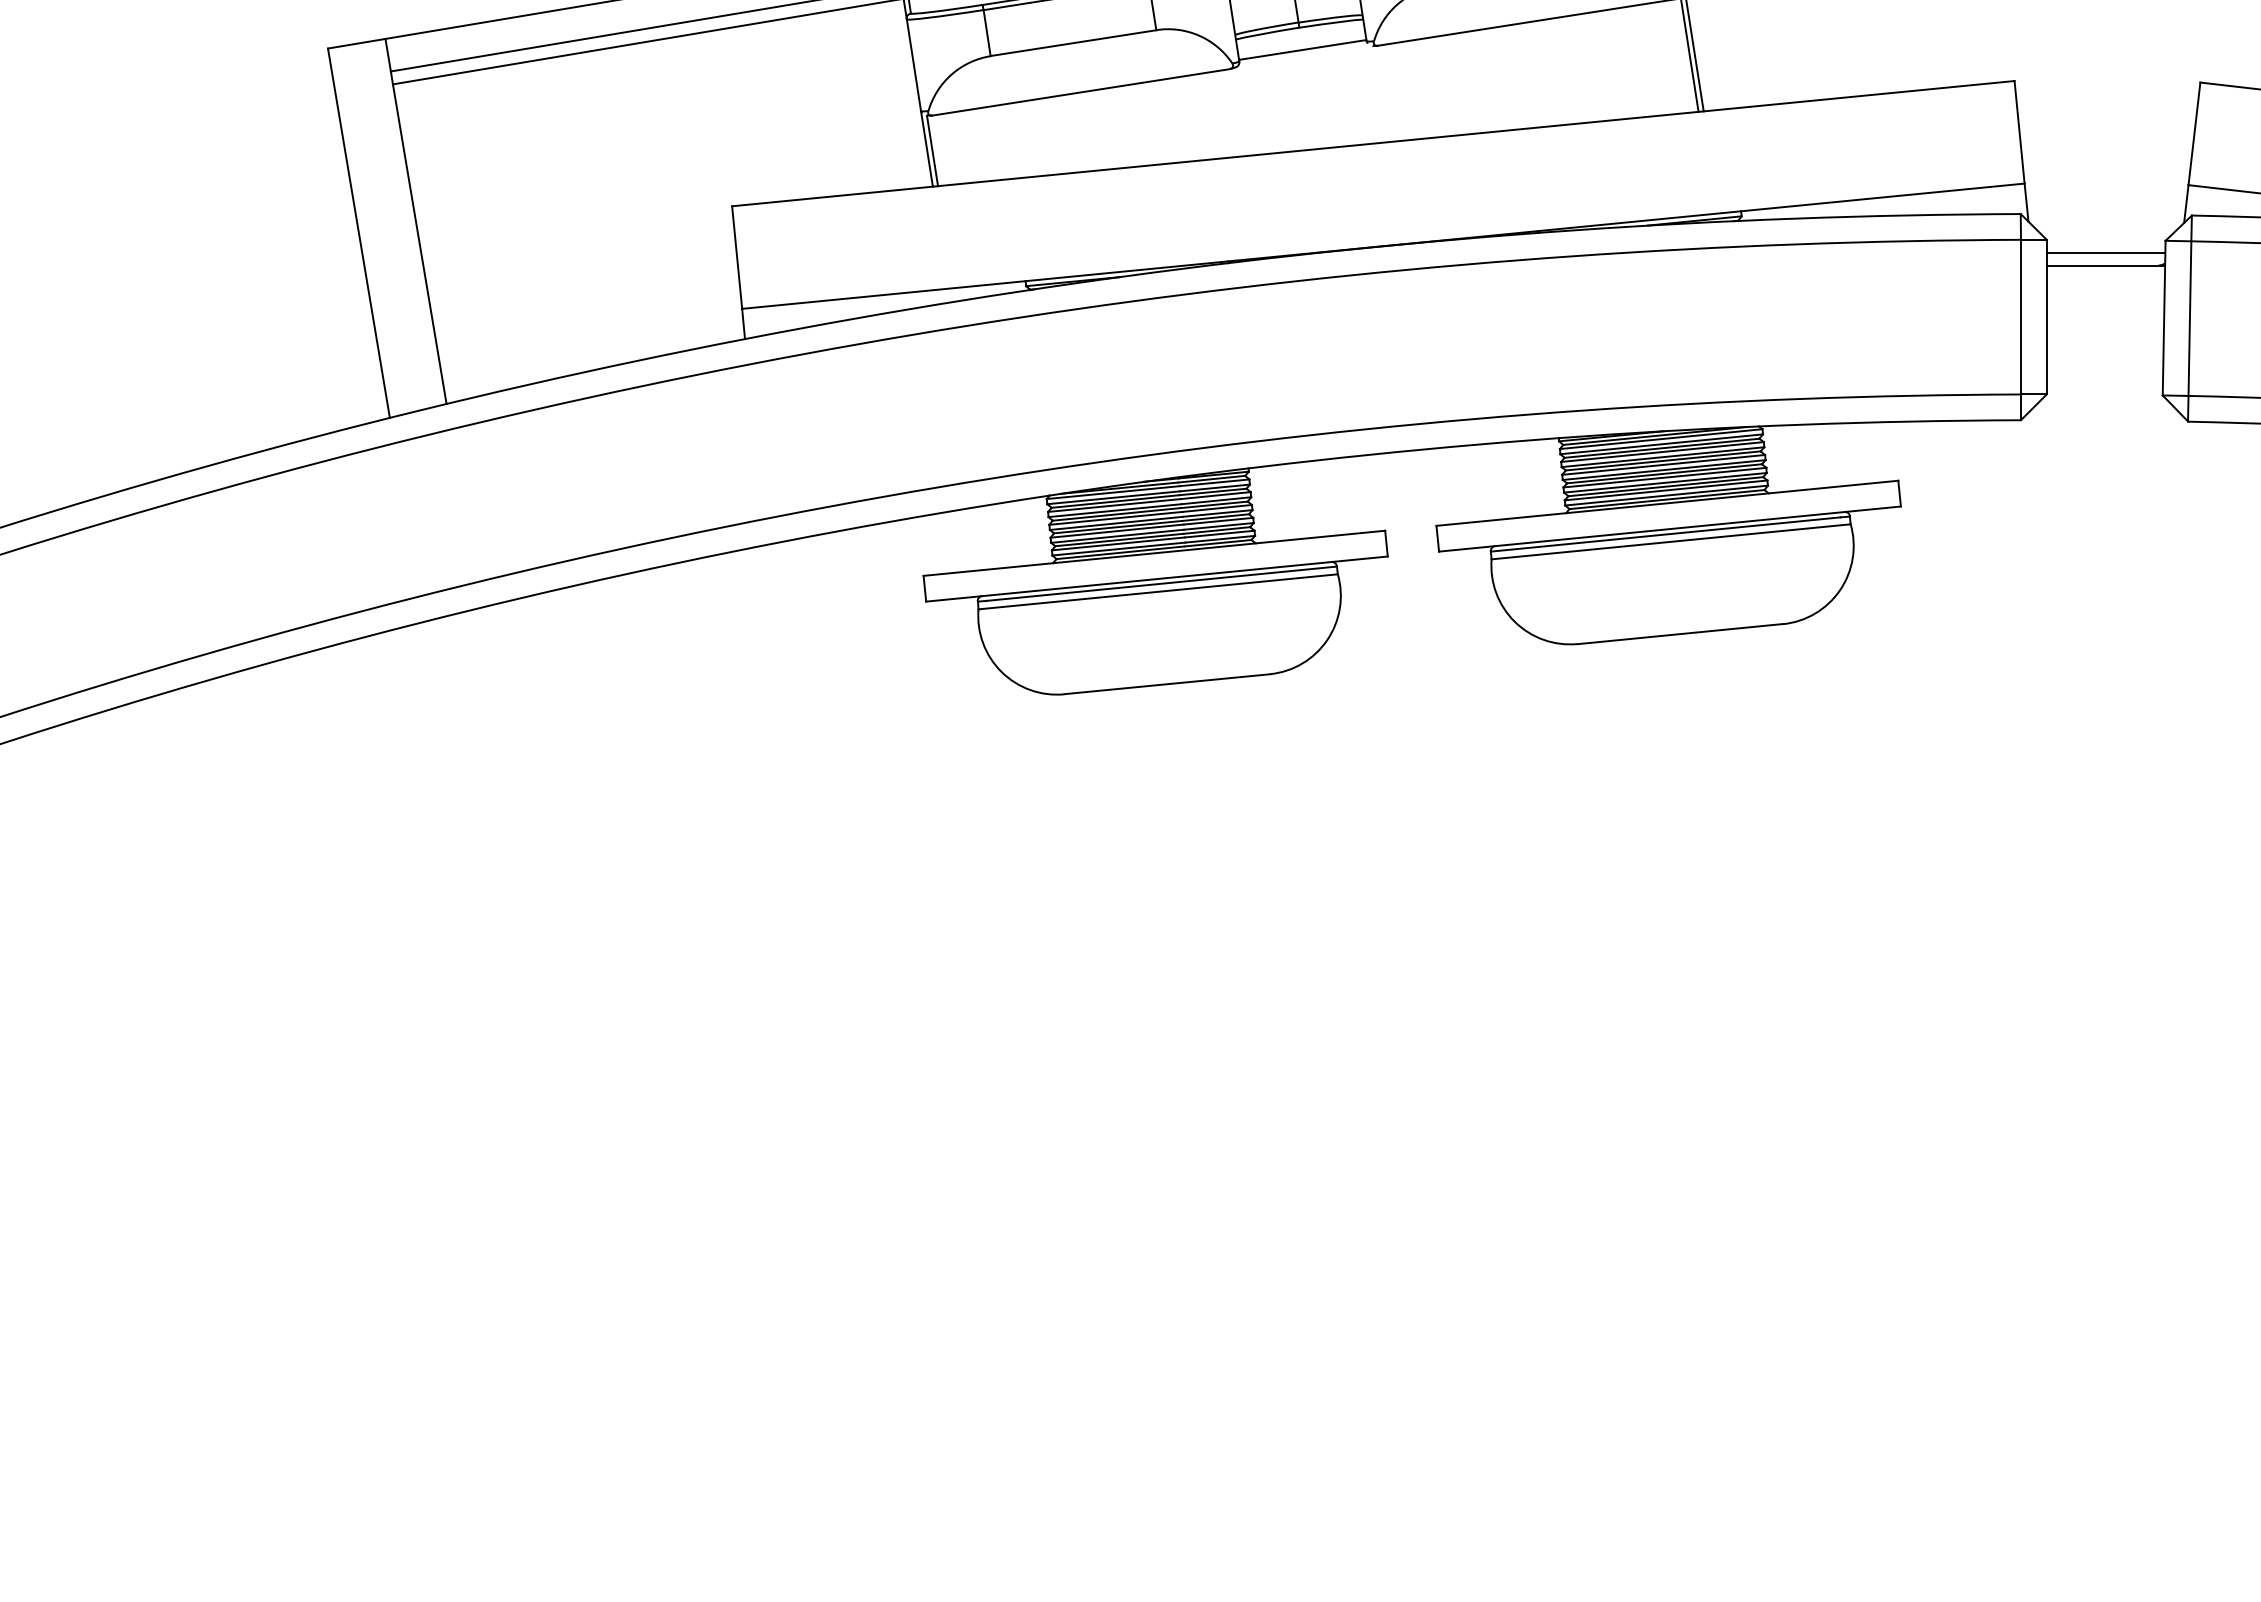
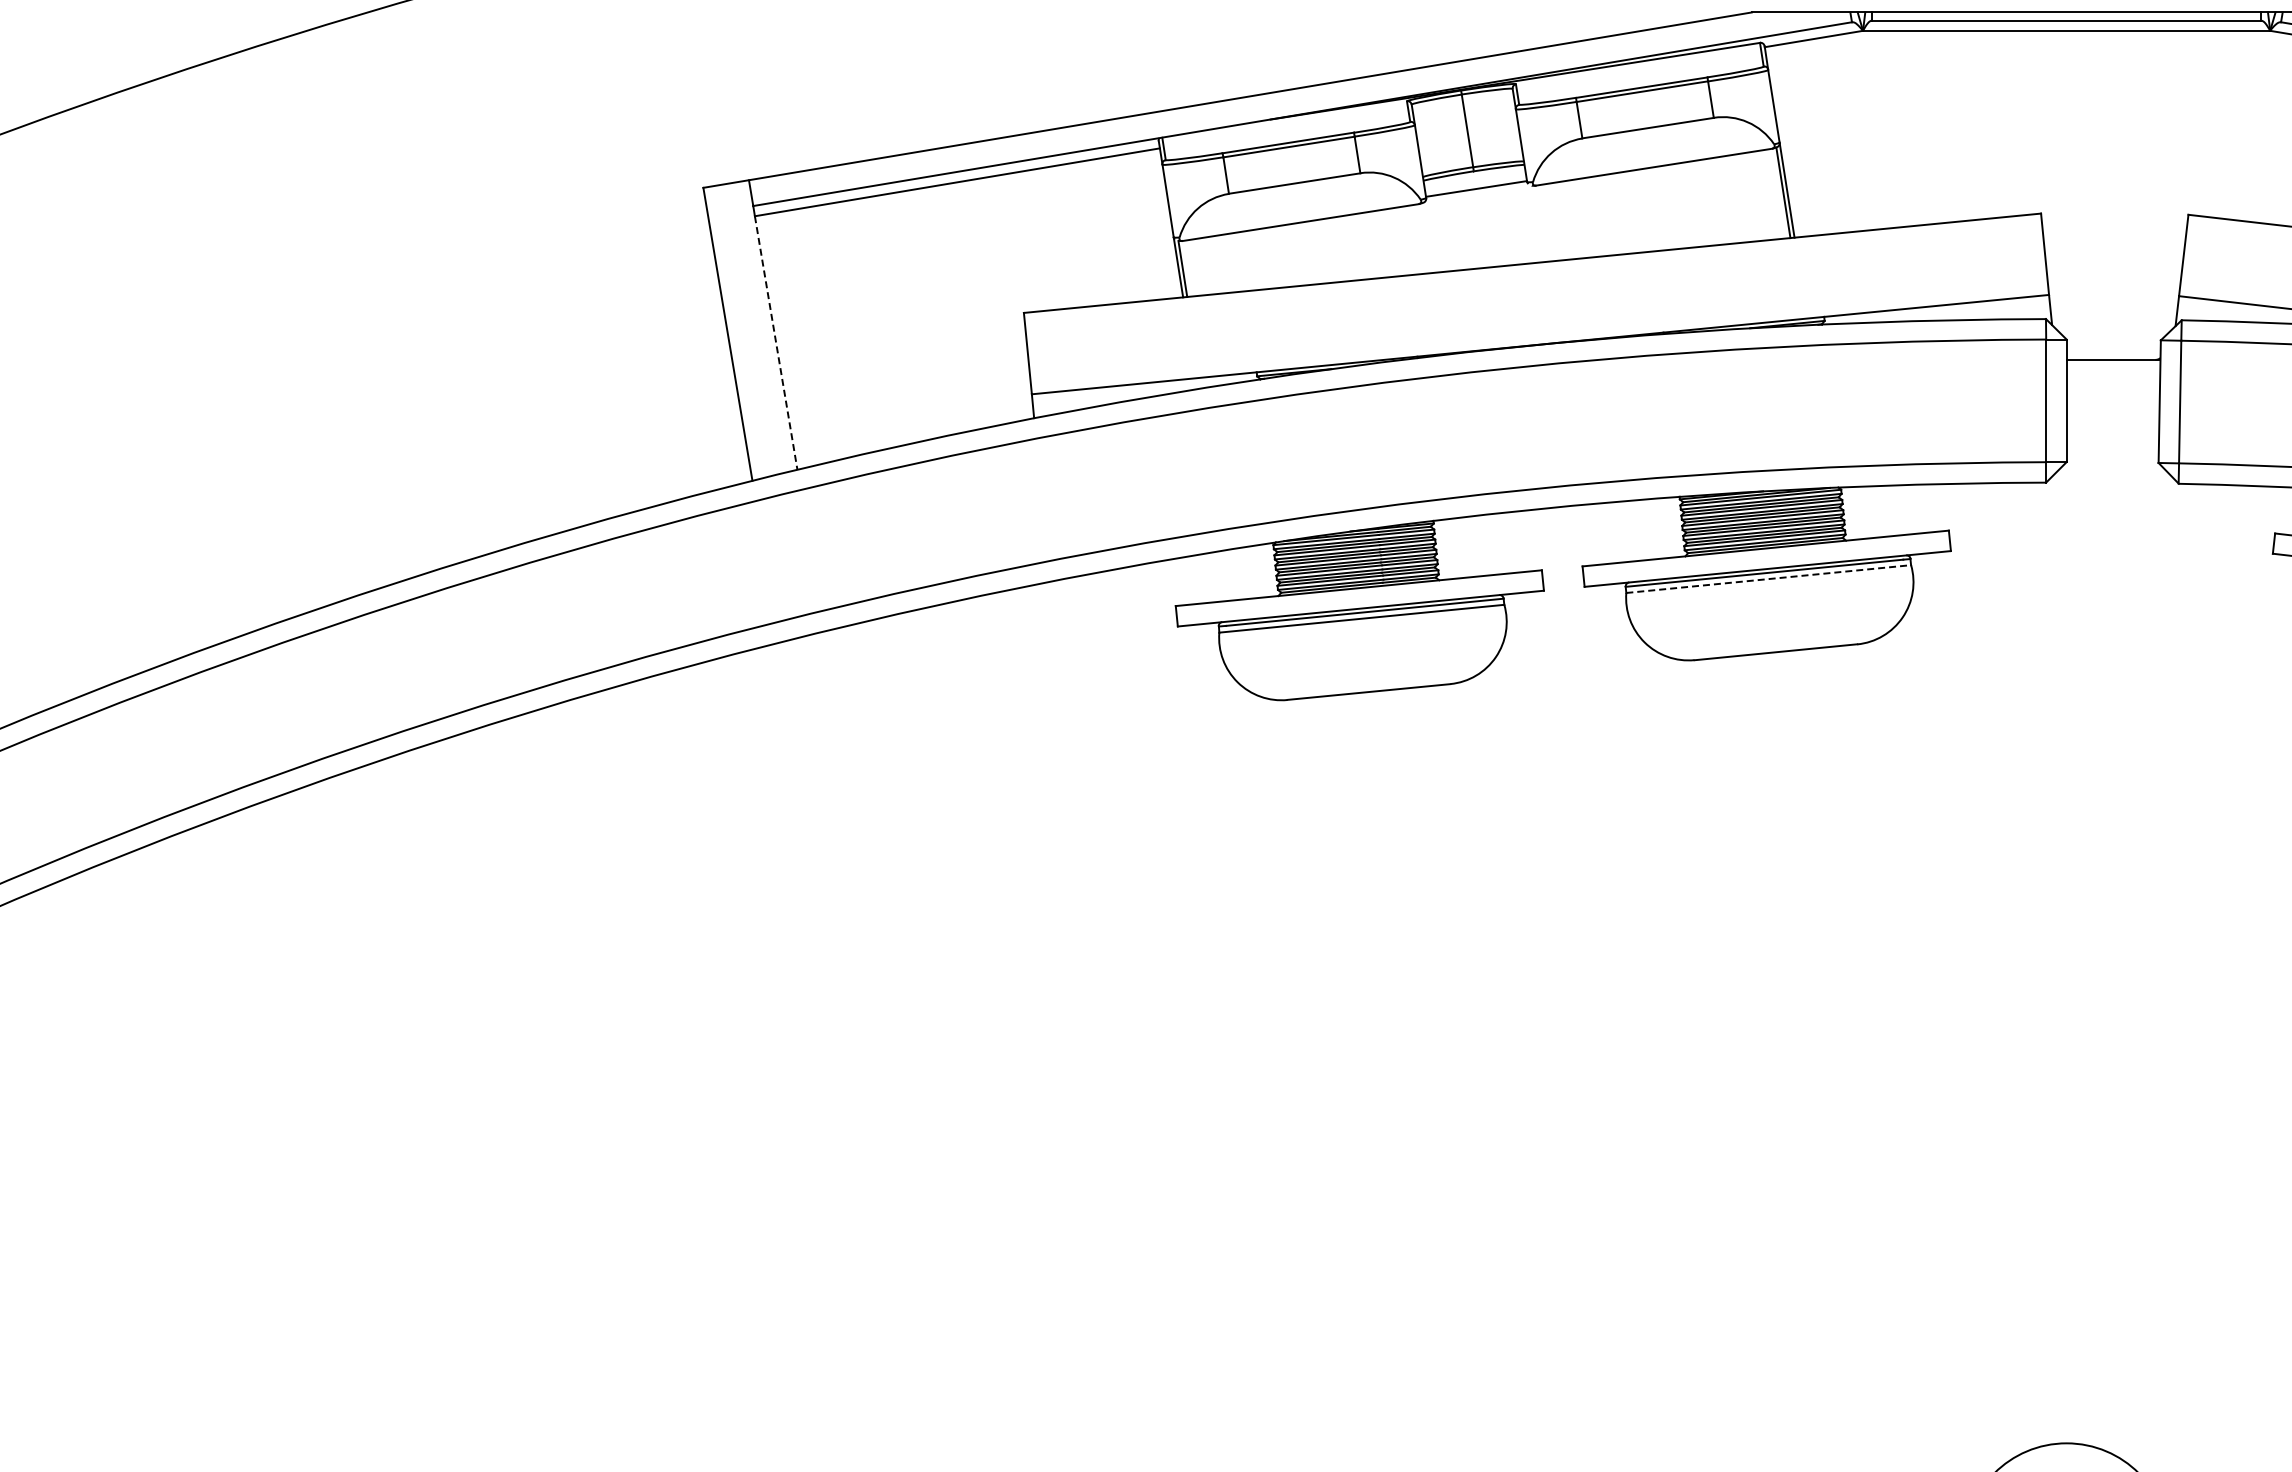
line: (420, 243) -> (776, 342), solid -> dashed
line: (2105, 252) -> (2113, 349), removed
line: (1672, 542) -> (1769, 579), solid -> dashed

